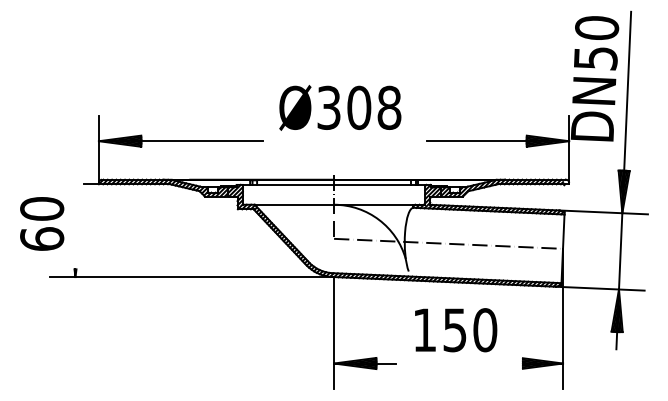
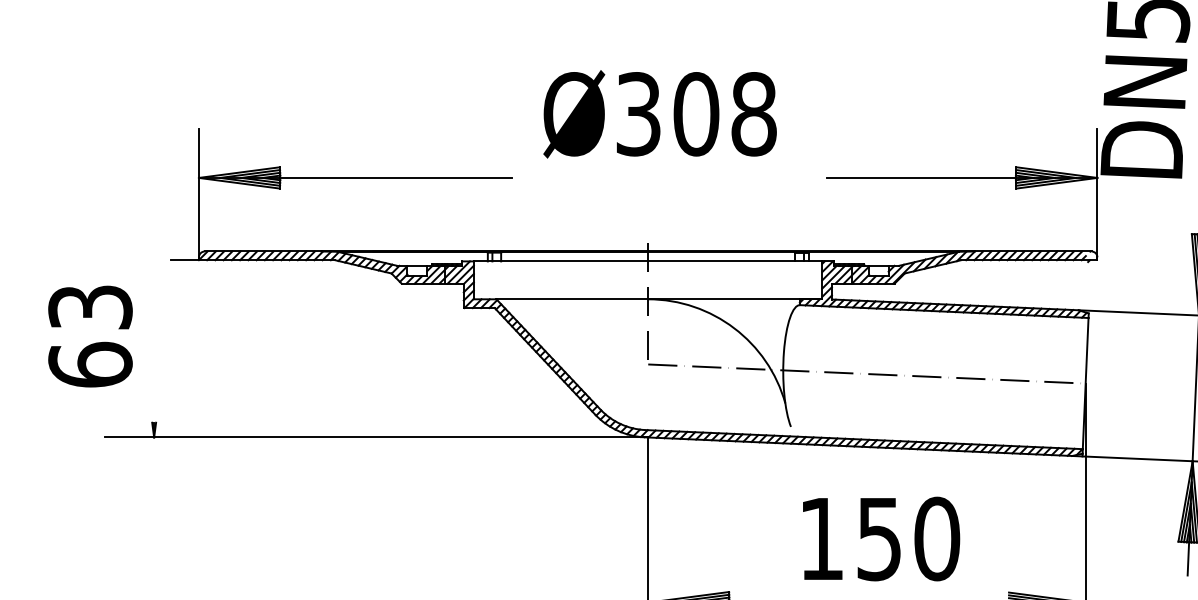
text: (42, 208) -> (91, 306), 60 -> 63

